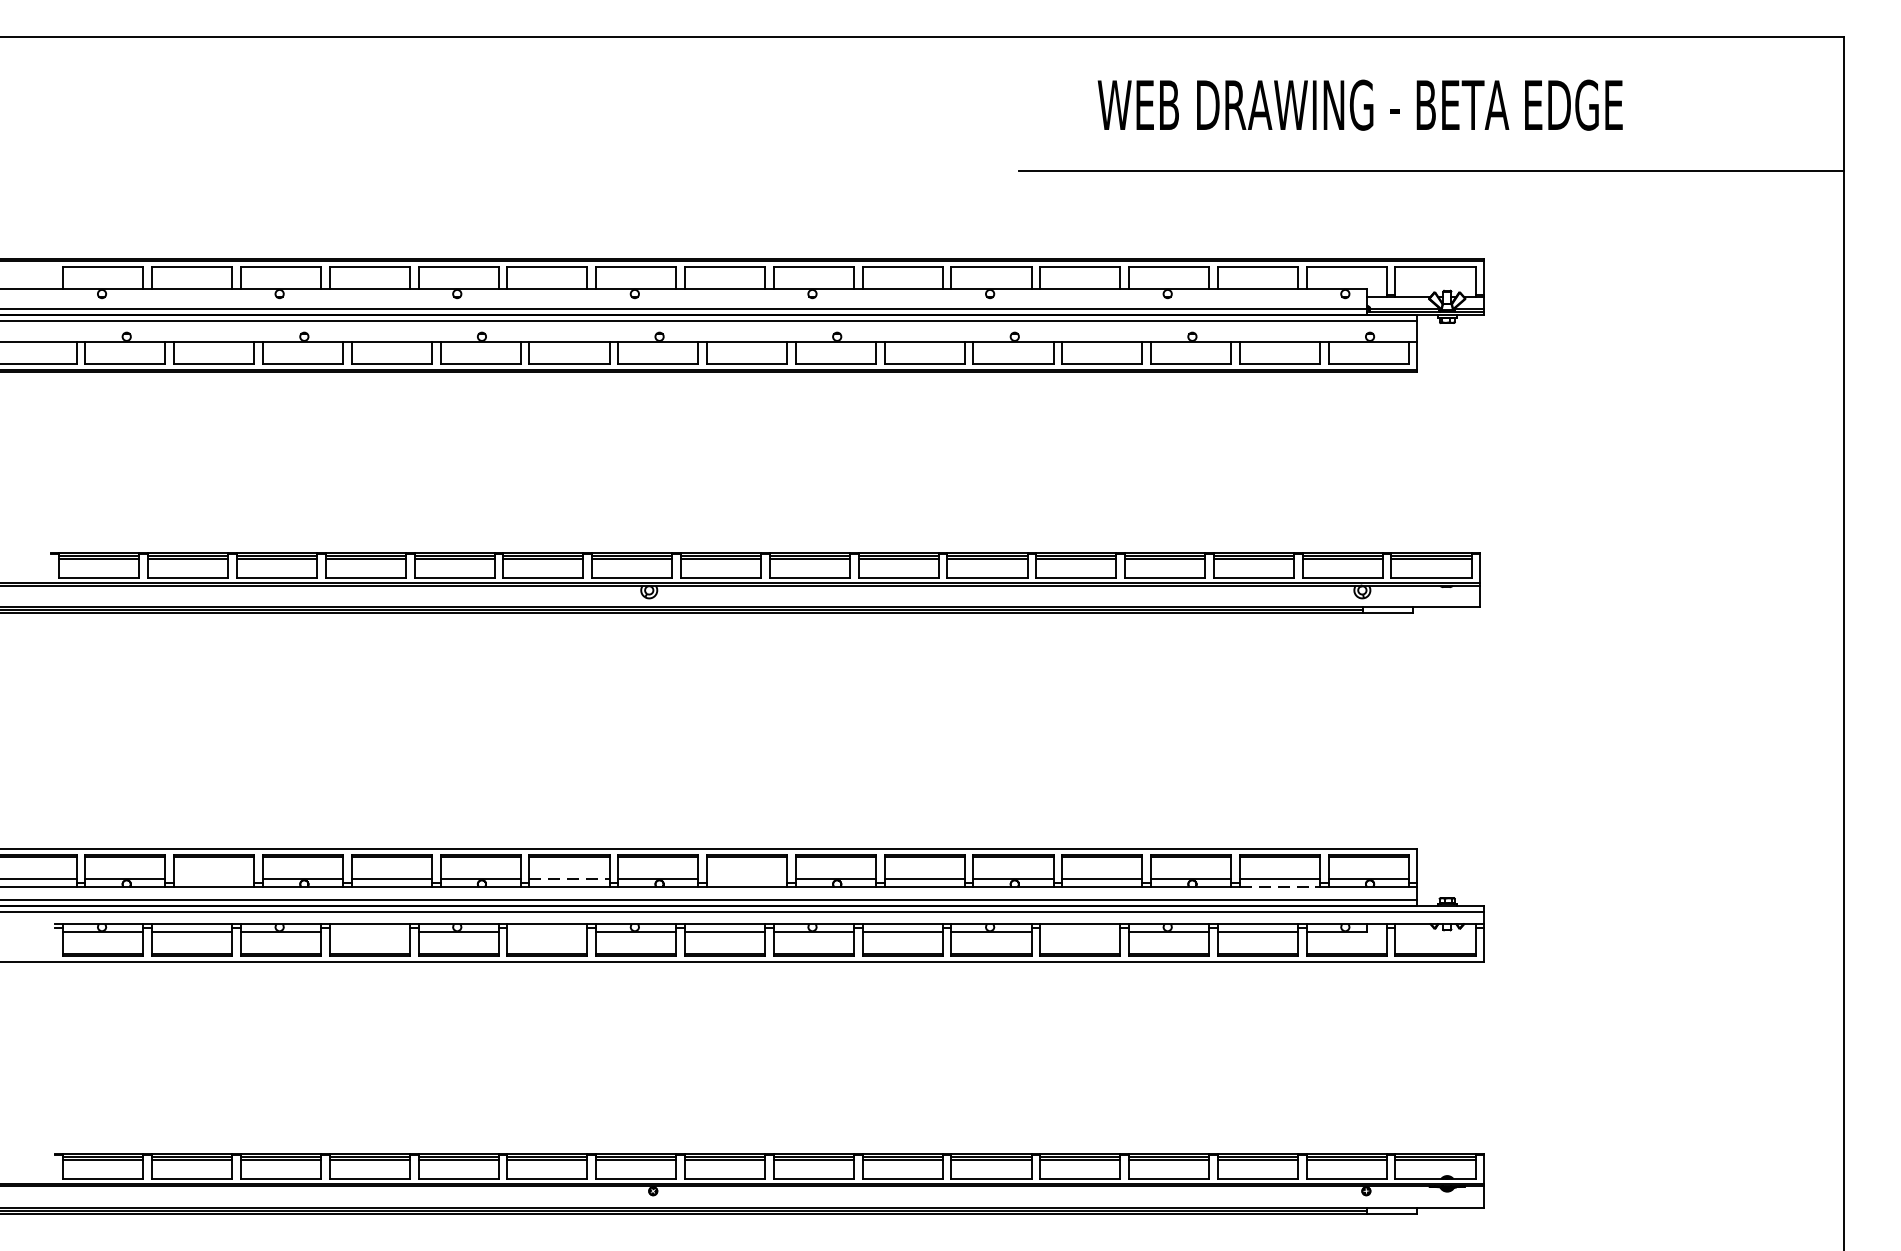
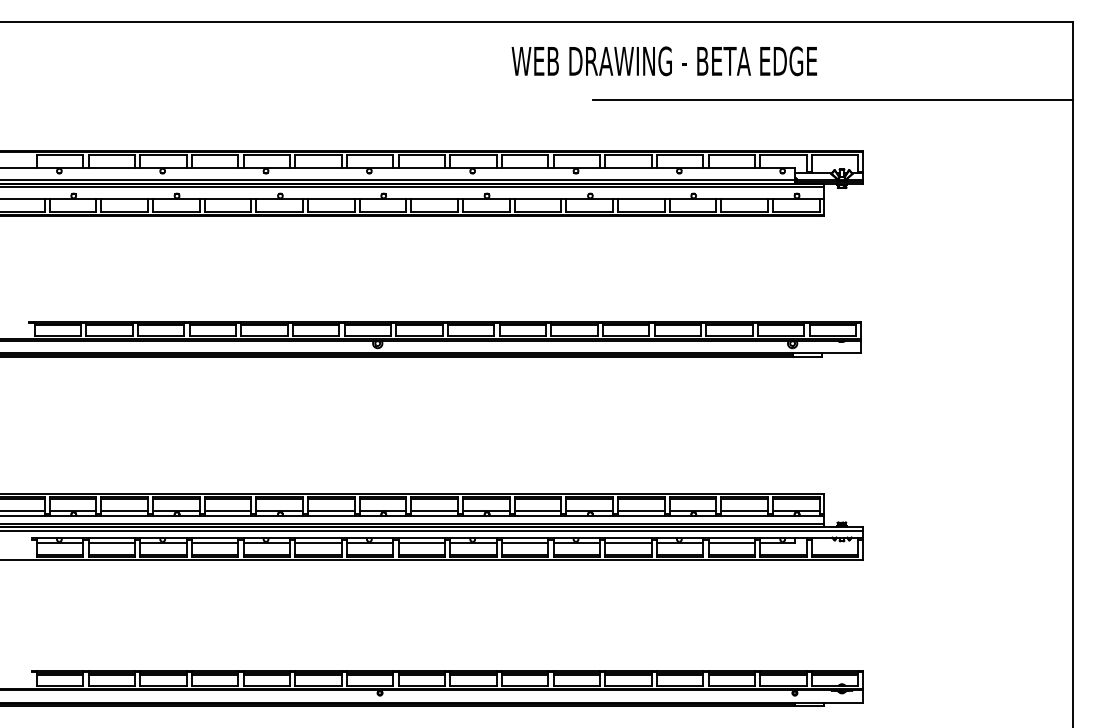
text: (1360, 105) -> (664, 61), moved
line: (213, 879) -> (124, 511), added
line: (569, 879) -> (331, 511), dashed -> solid
line: (746, 879) -> (434, 511), added
line: (1281, 887) -> (745, 516), dashed -> solid
line: (368, 932) -> (214, 542), added
line: (547, 932) -> (318, 542), added
line: (1080, 932) -> (628, 542), added

